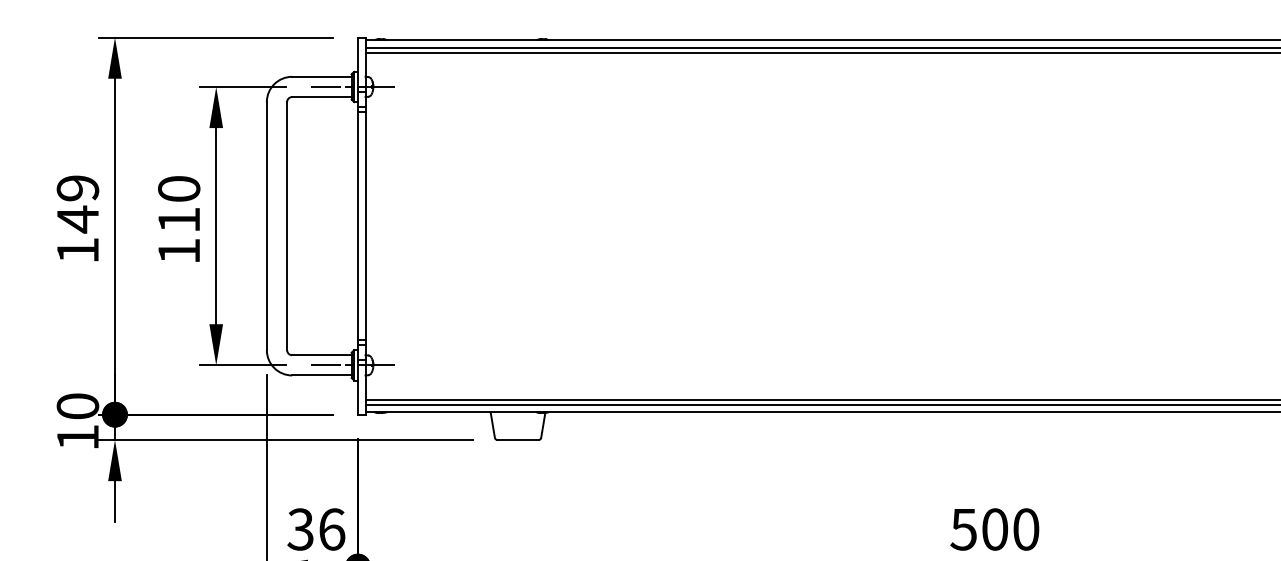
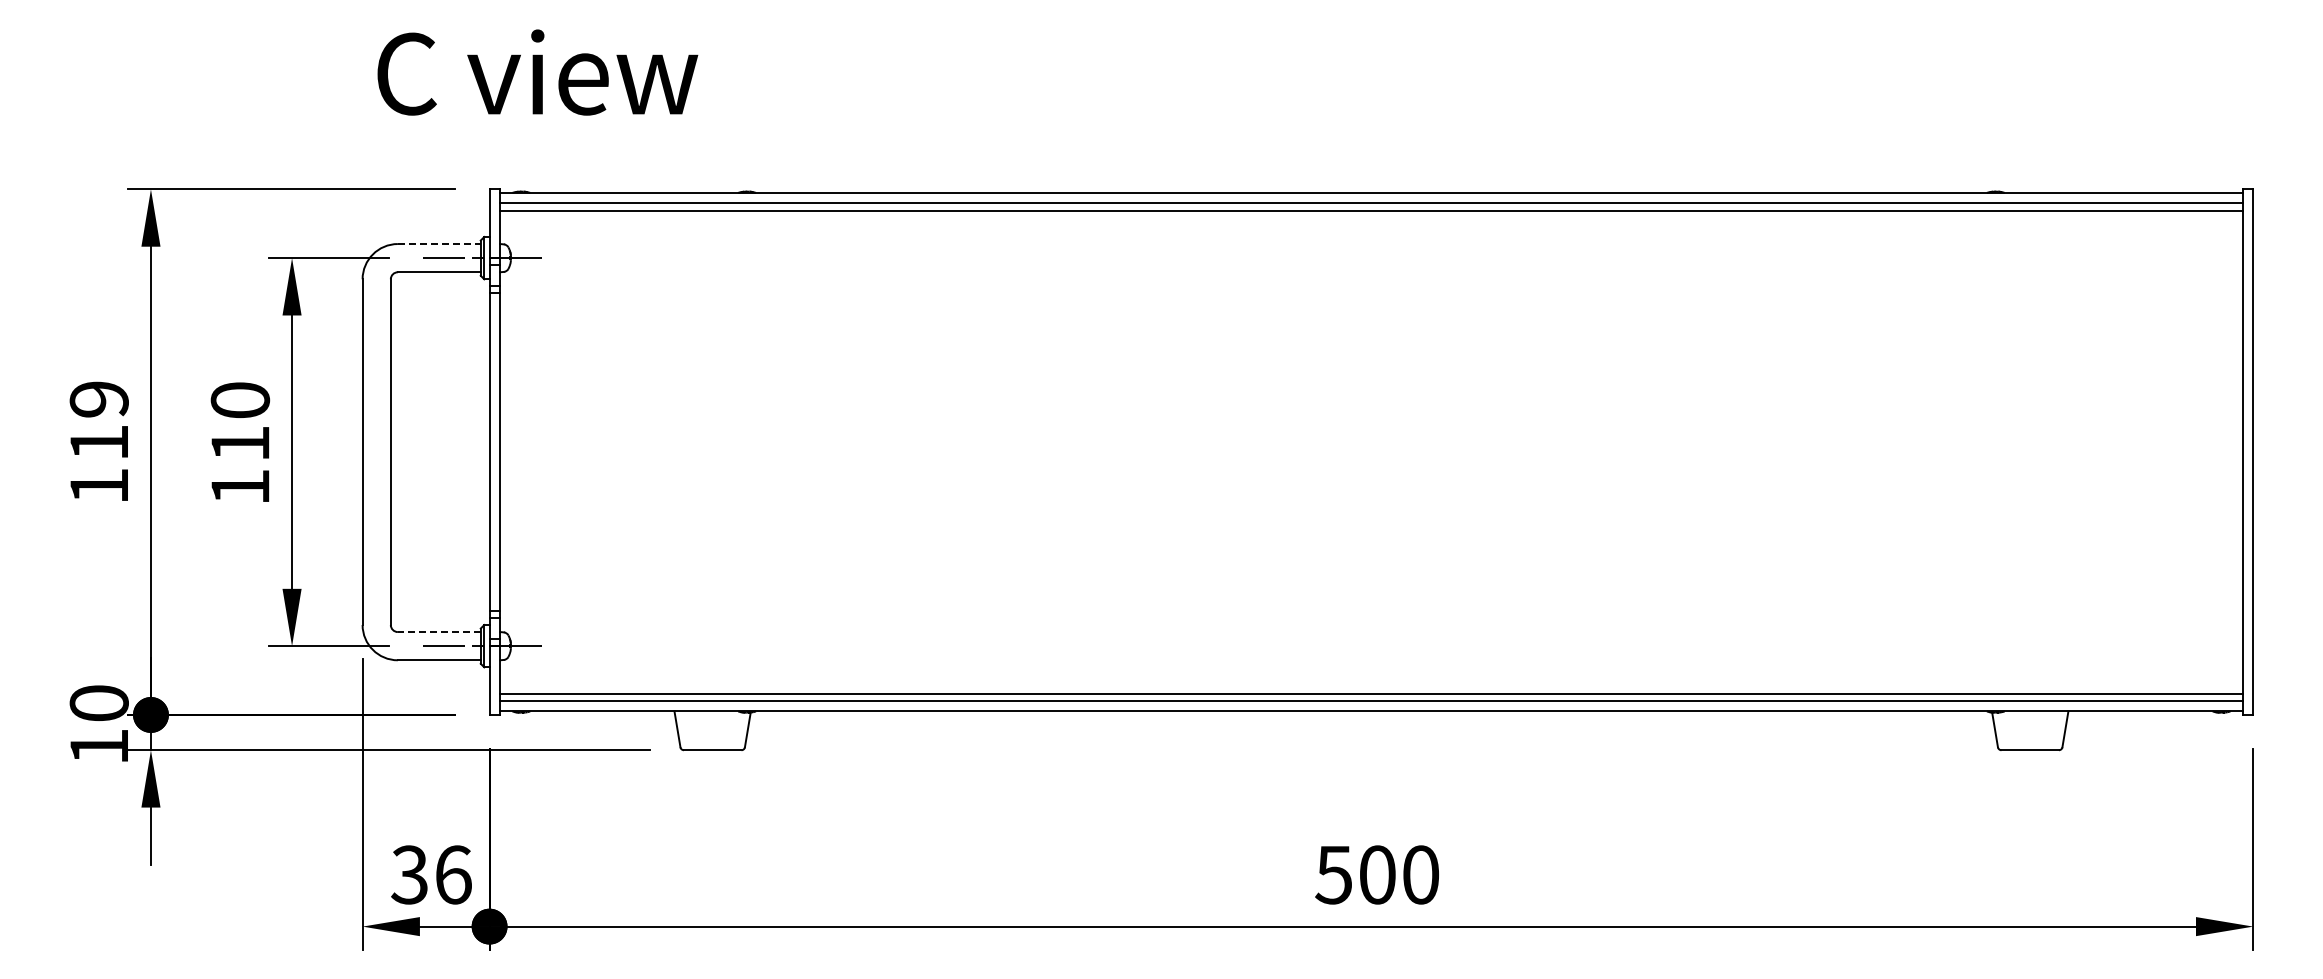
line: (322, 77) -> (439, 244), solid -> dashed
text: (77, 219) -> (98, 442), 149 -> 119
line: (321, 355) -> (438, 632), solid -> dashed

